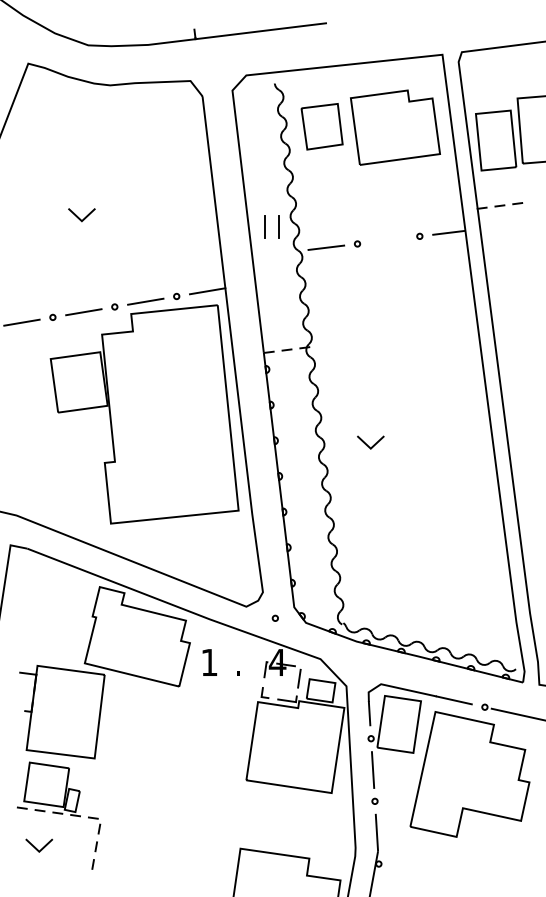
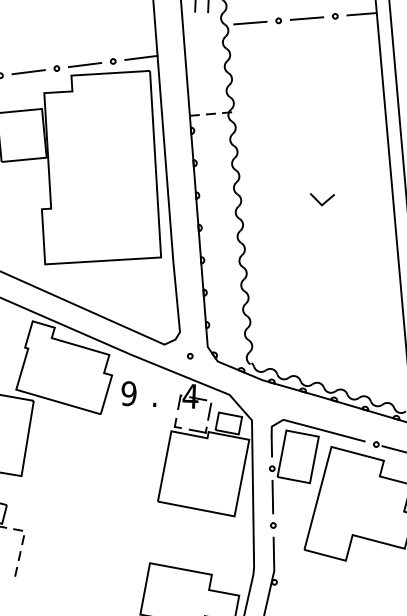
line: (388, 240) -> (306, 18), added
line: (367, 444) -> (319, 201), moved
text: (209, 662) -> (129, 393), 1 -> 9

